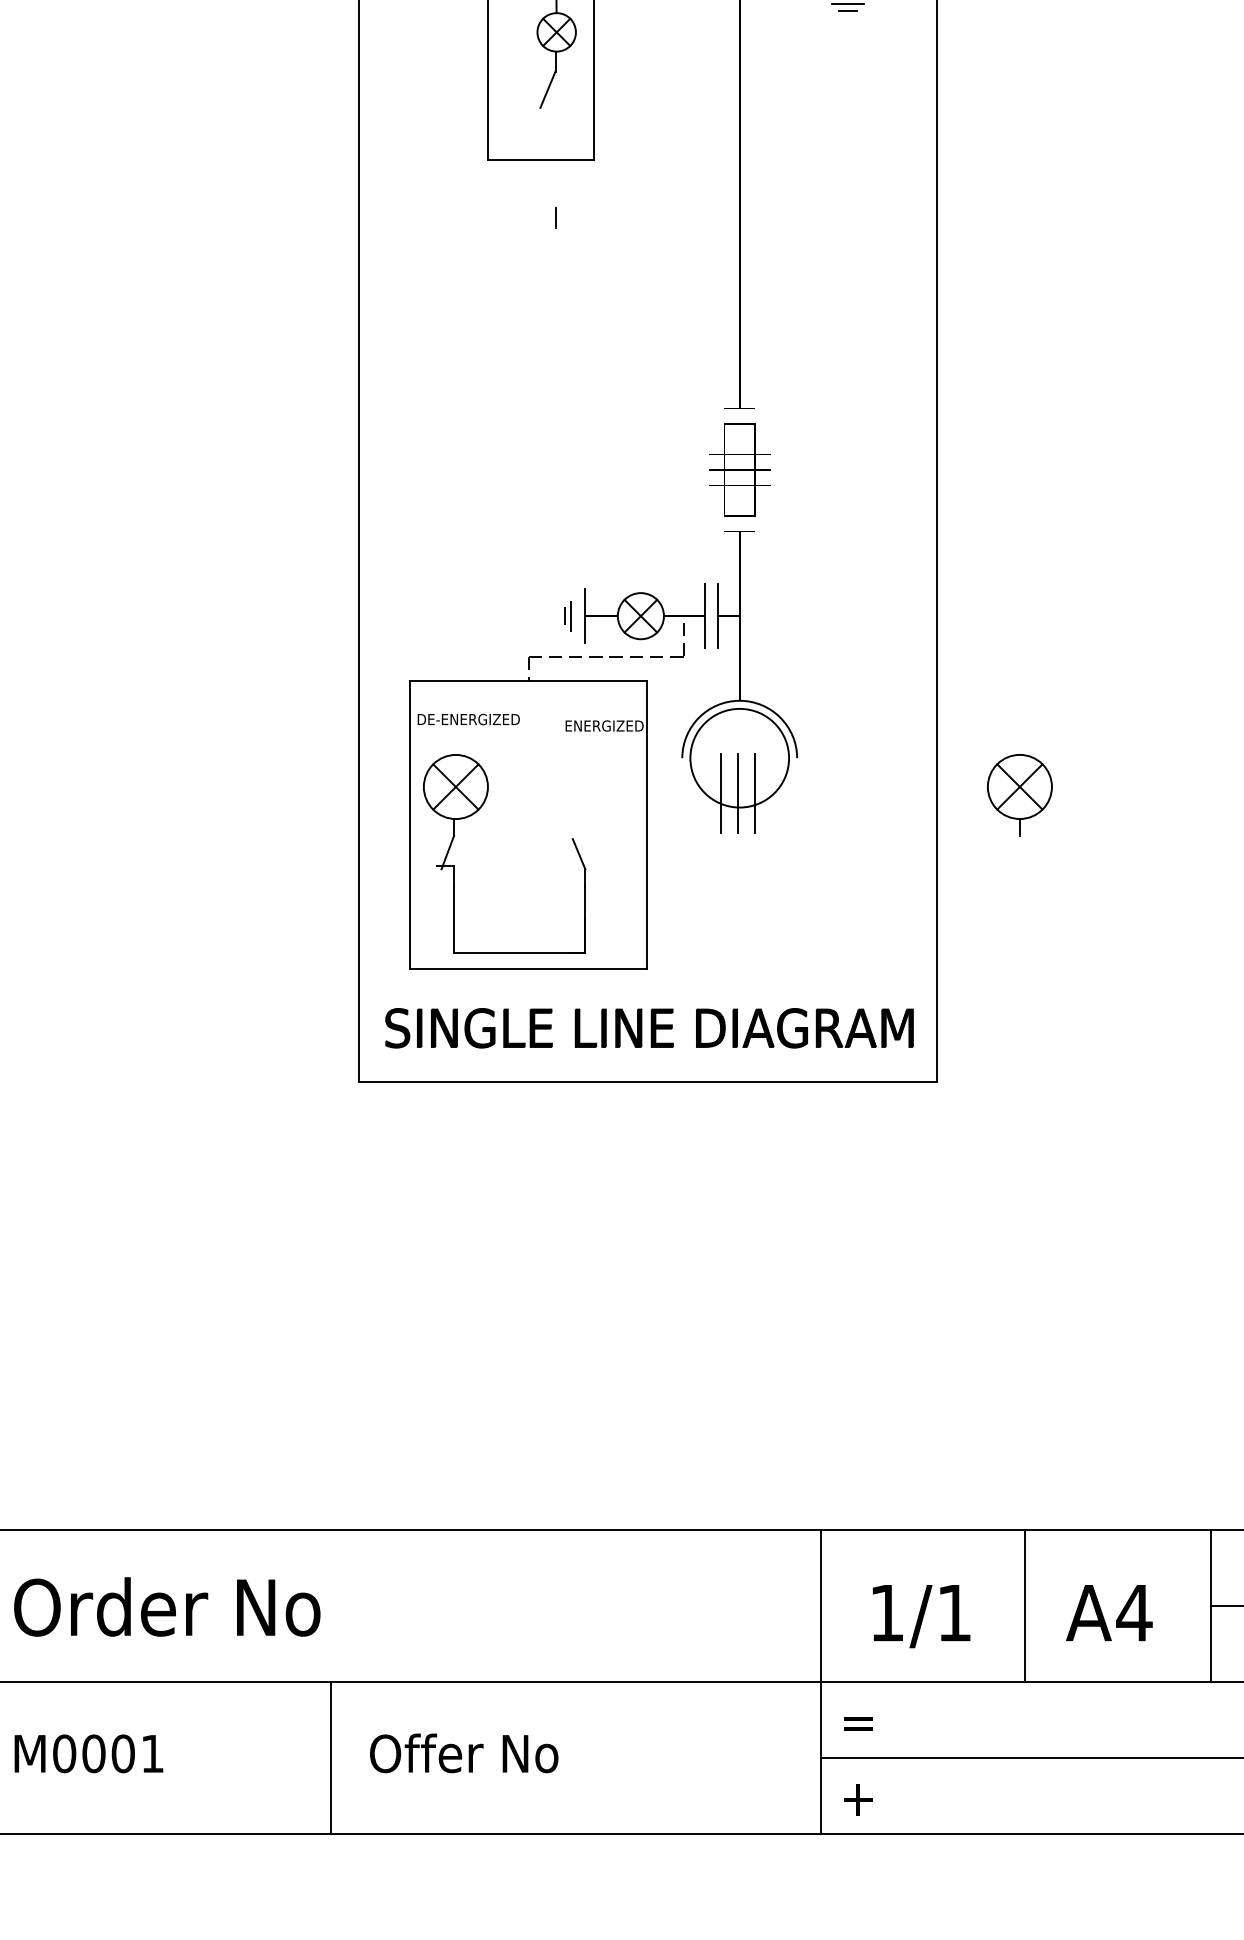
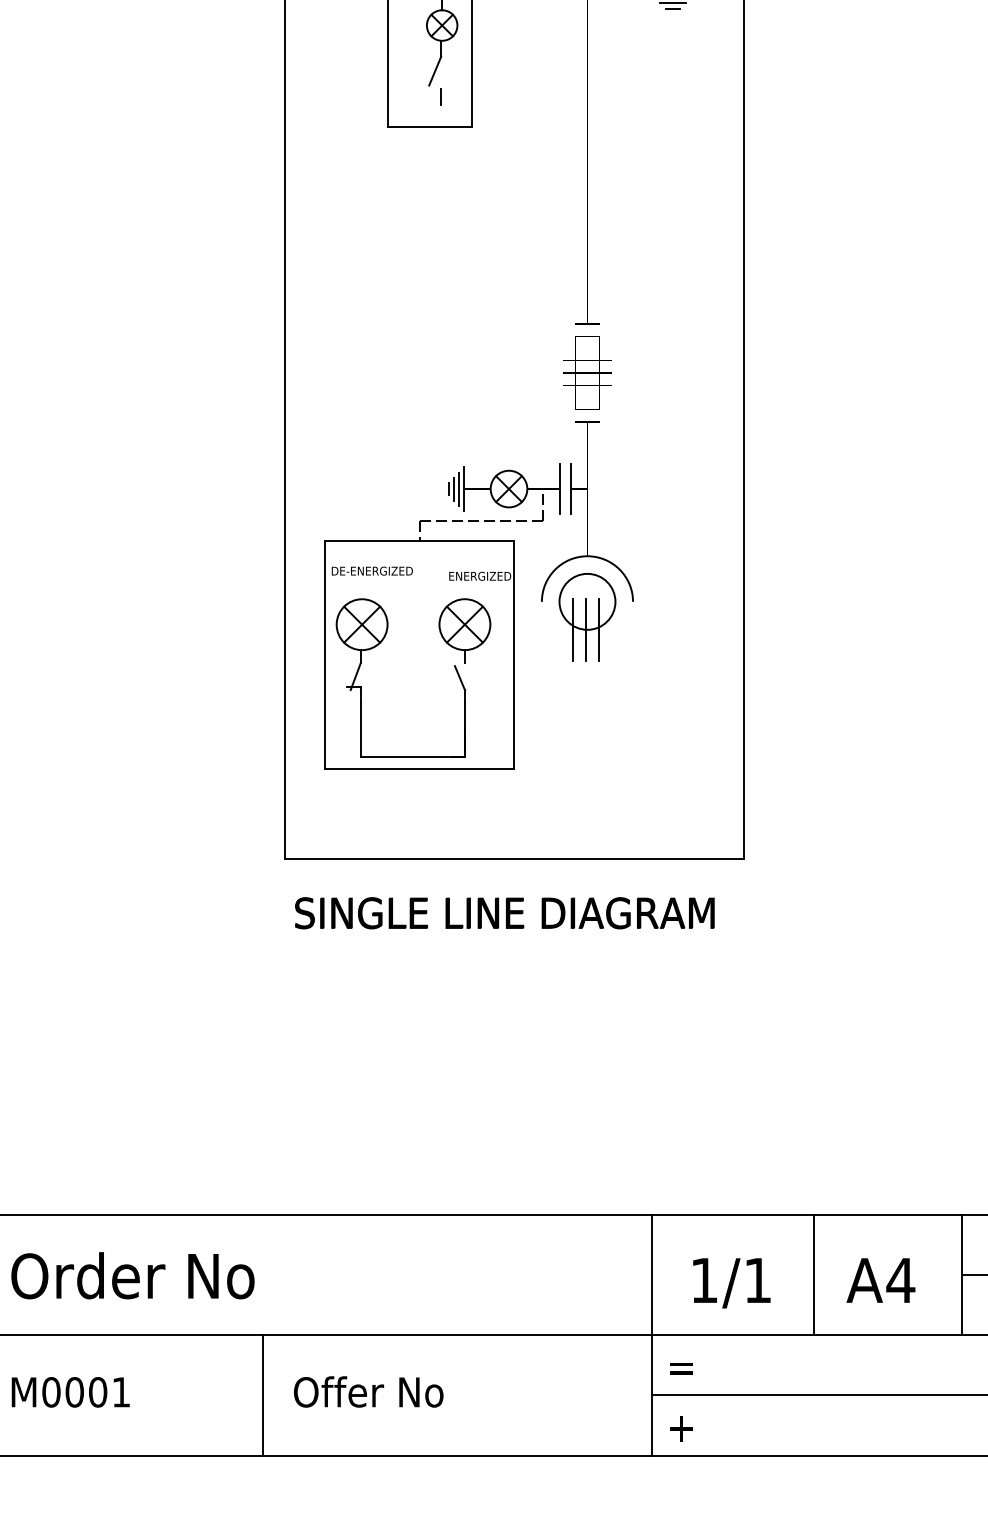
line: (554, 217) -> (440, 96), moved
line: (578, 615) -> (459, 488), added
circle: (739, 757) -> (587, 601), size x0.71
part: (1019, 794) -> (464, 630), moved
text: (649, 1028) -> (504, 913), moved

